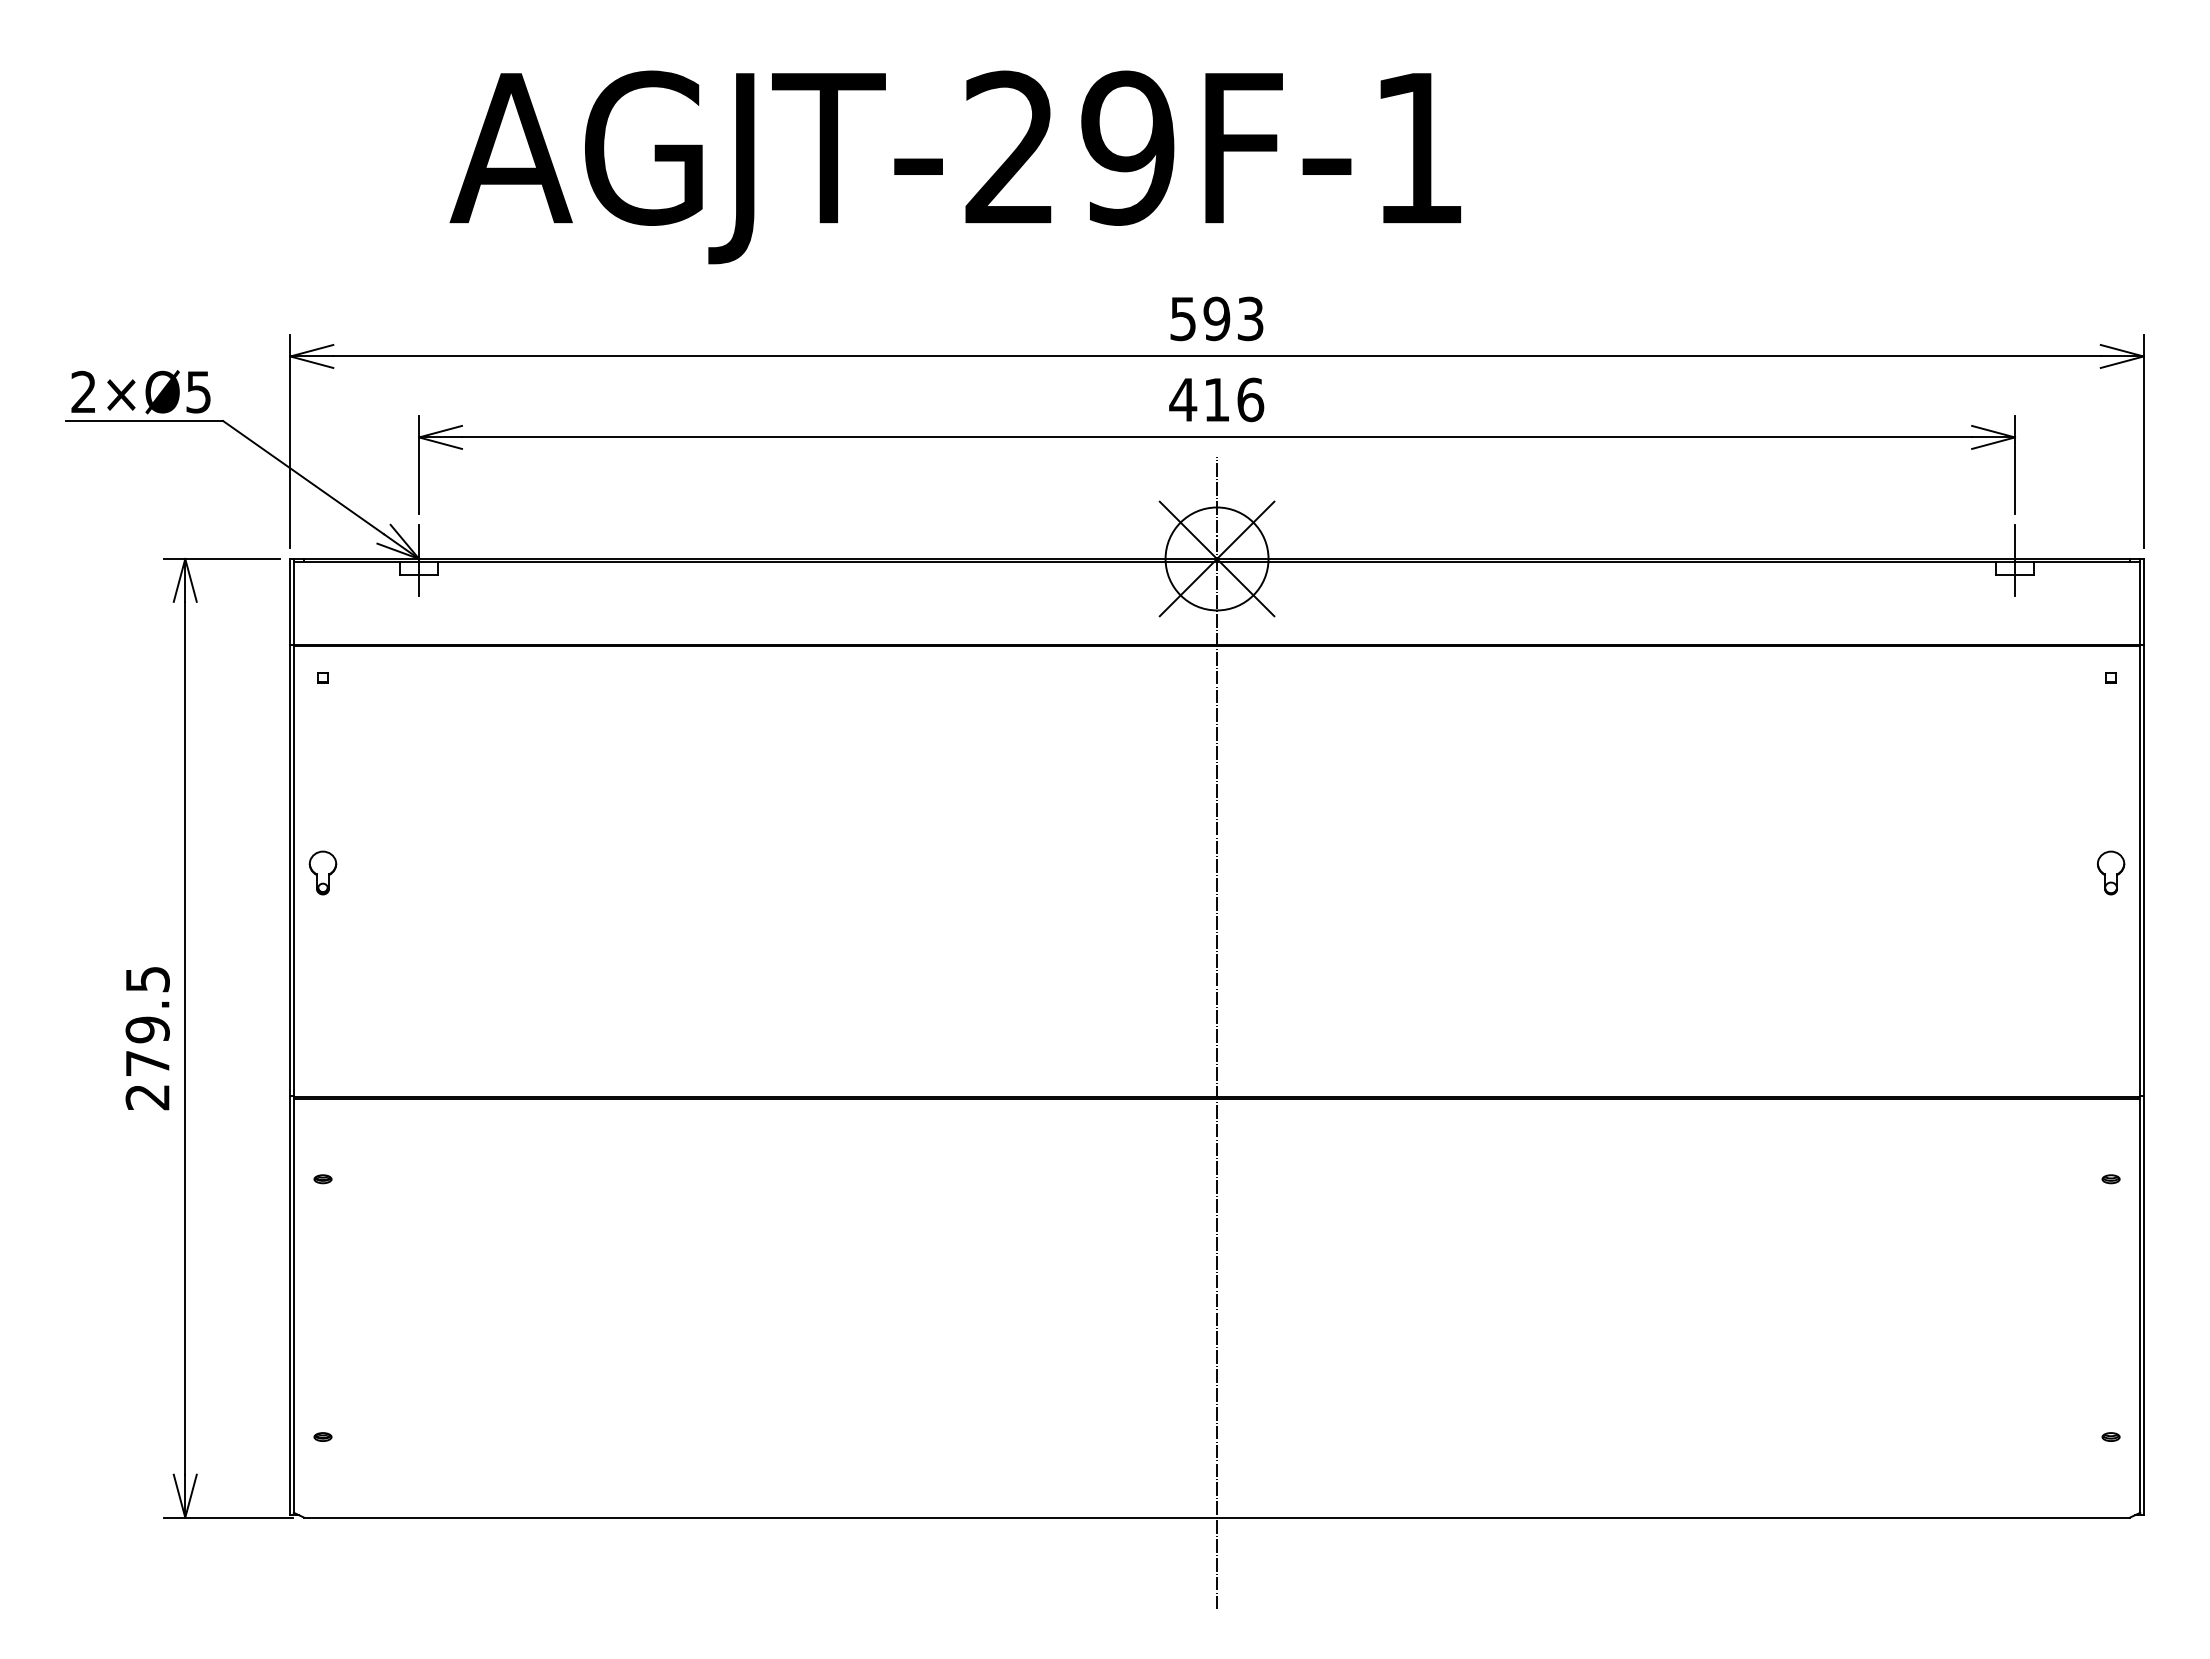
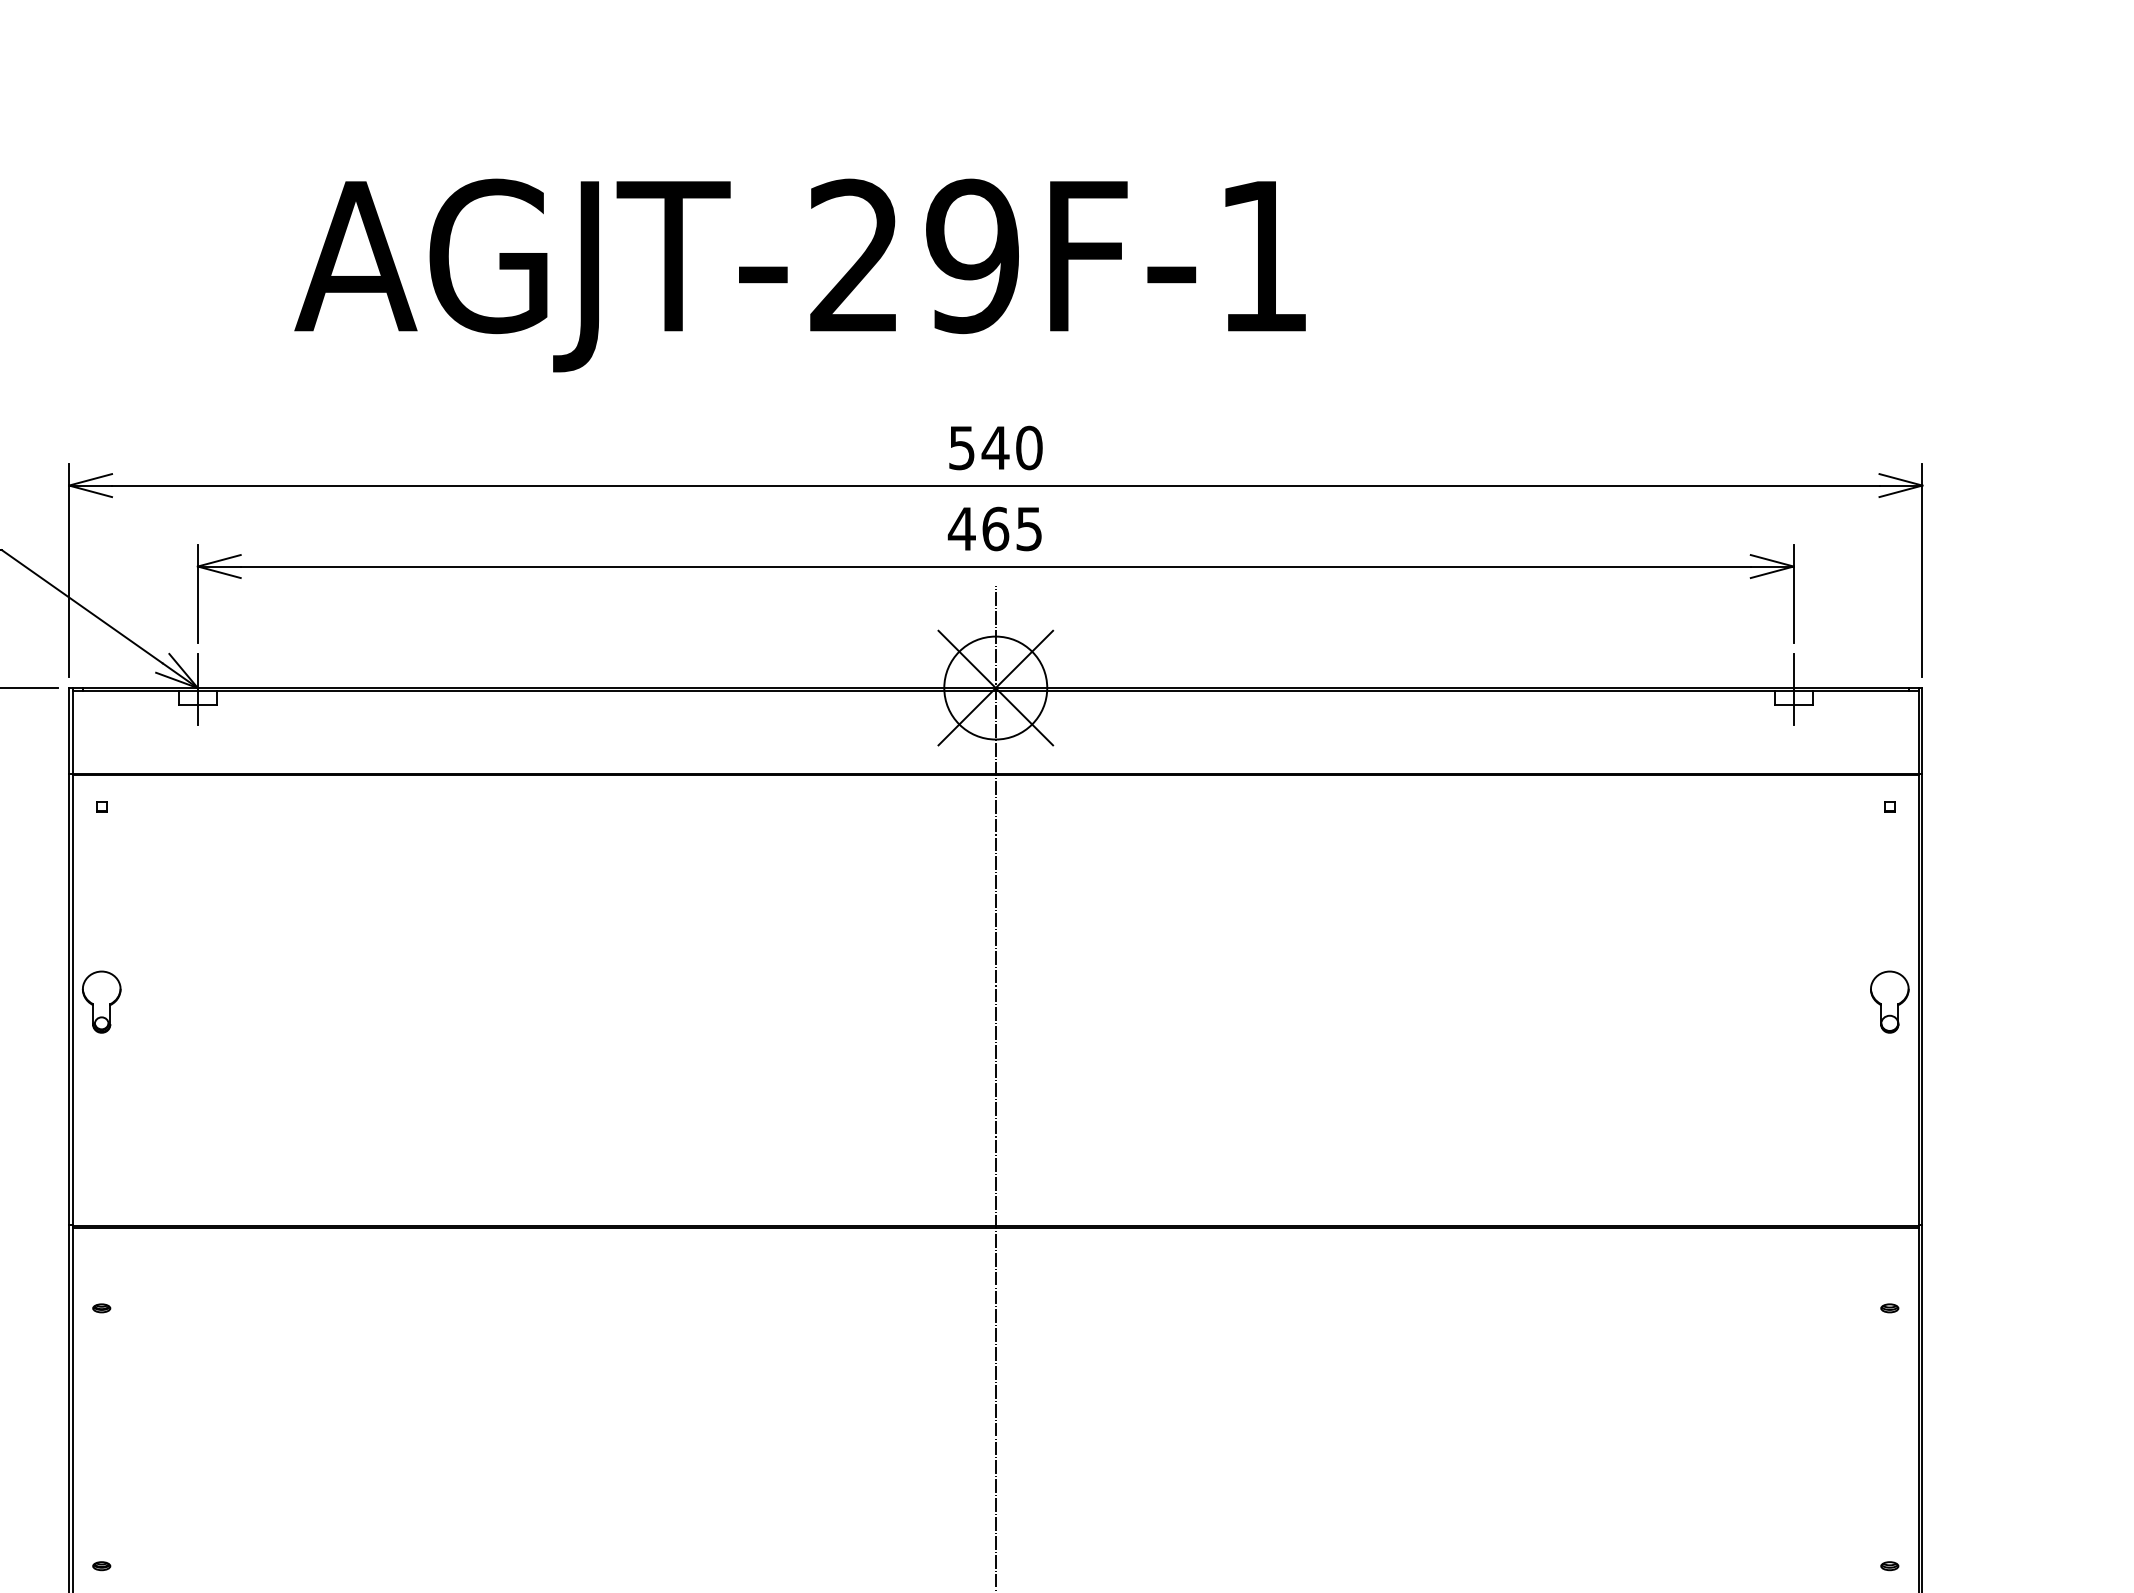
text: (955, 167) -> (800, 275), moved
text: (1232, 318) -> (1011, 447), 593 -> 540
text: (1234, 399) -> (1013, 528), 416 -> 465
part: (322, 872) -> (101, 1001), size x1.43
part: (2110, 872) -> (1889, 1001), size x1.43

